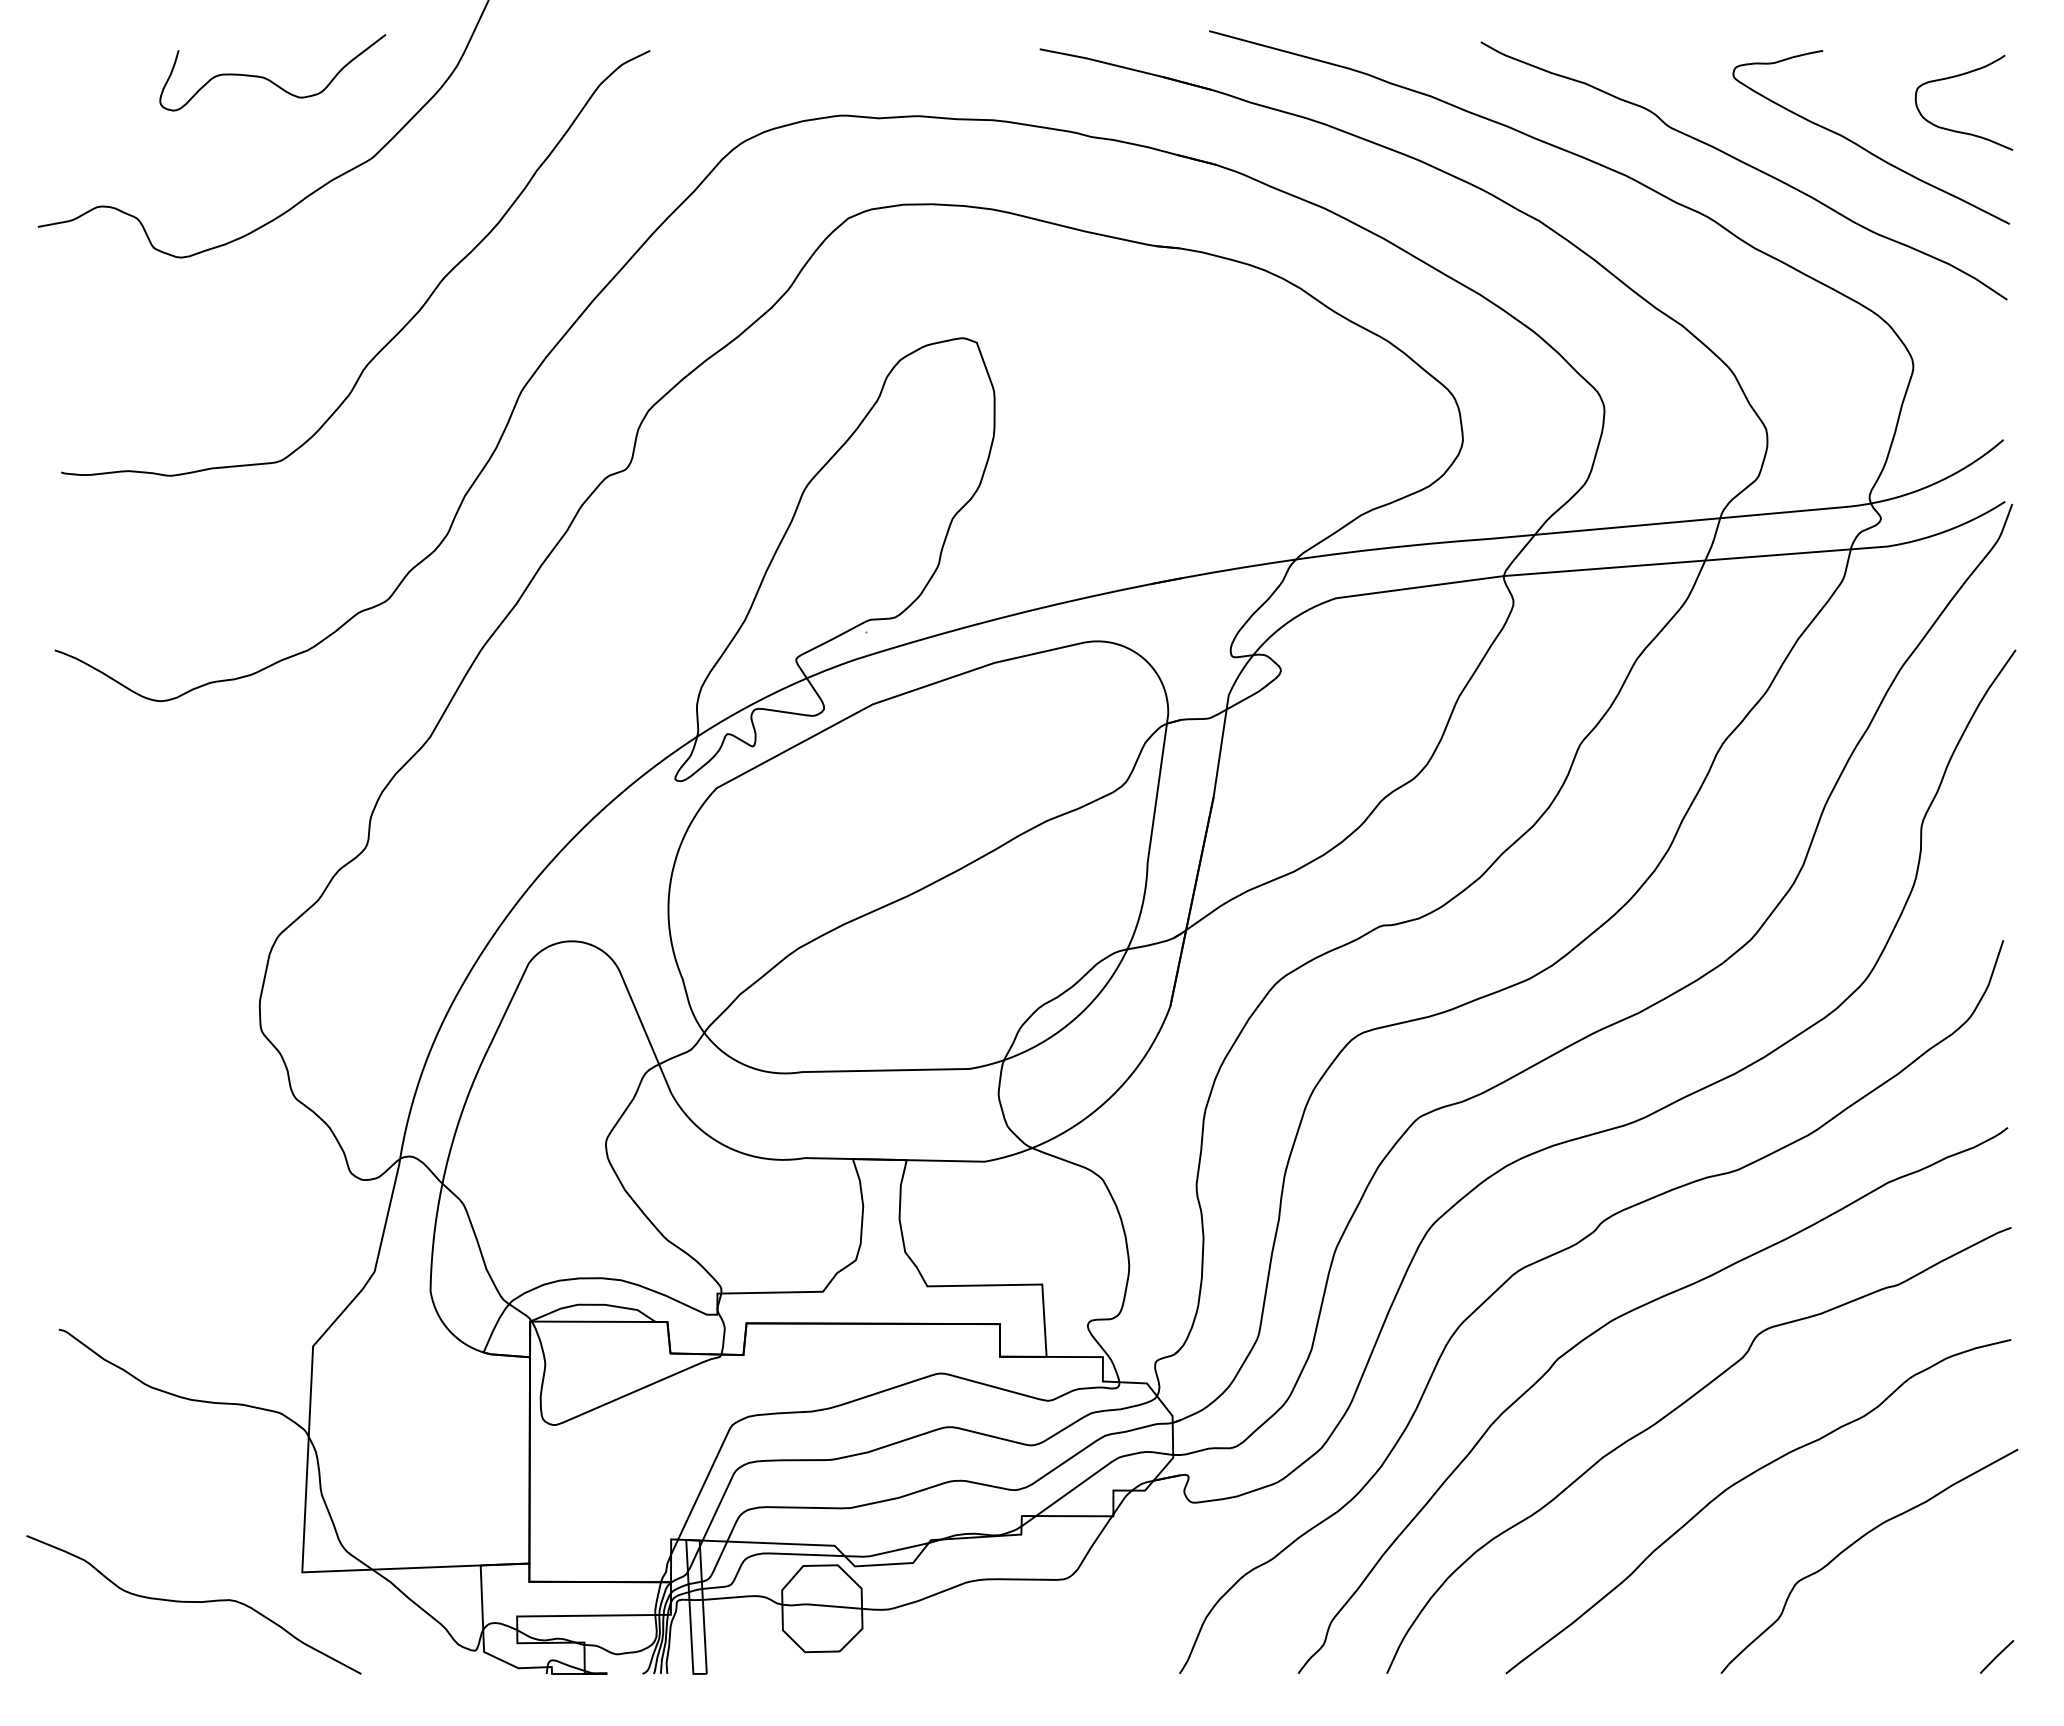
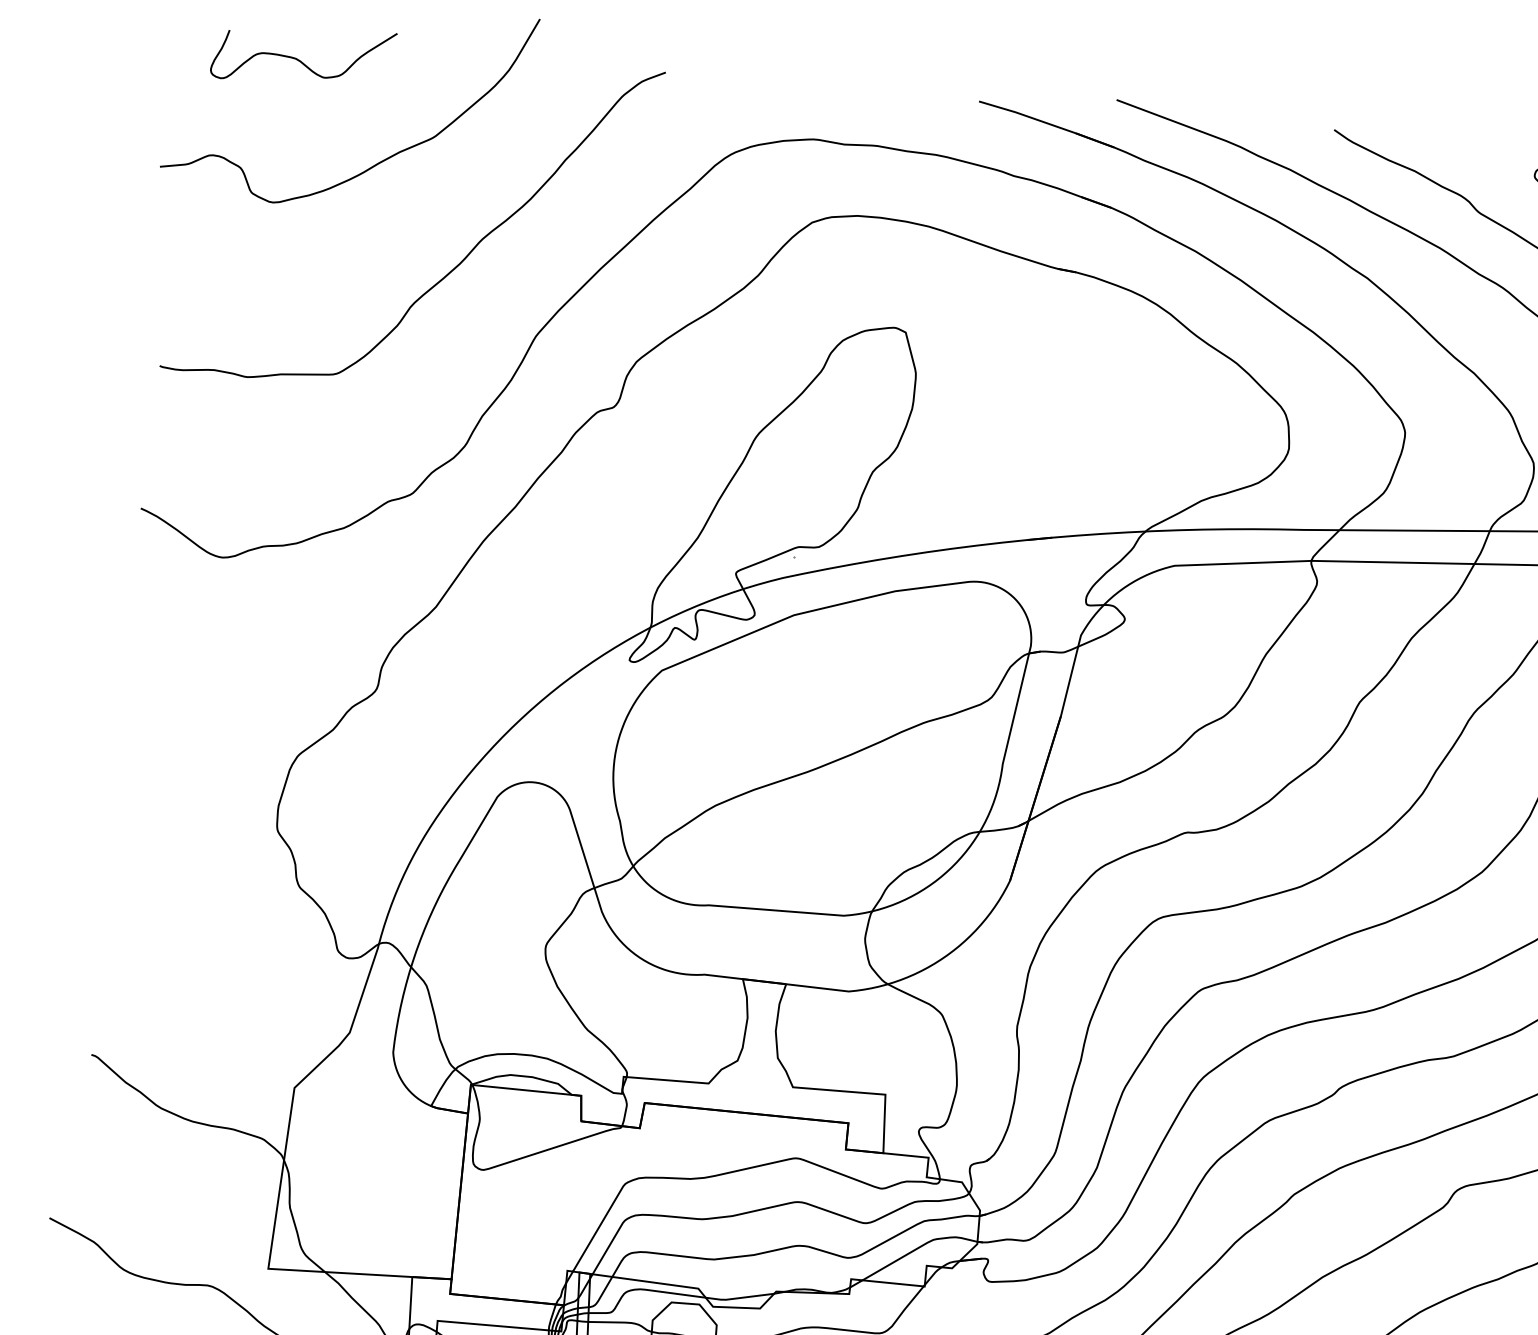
curve: (269, 79) -> (300, 60), moved

